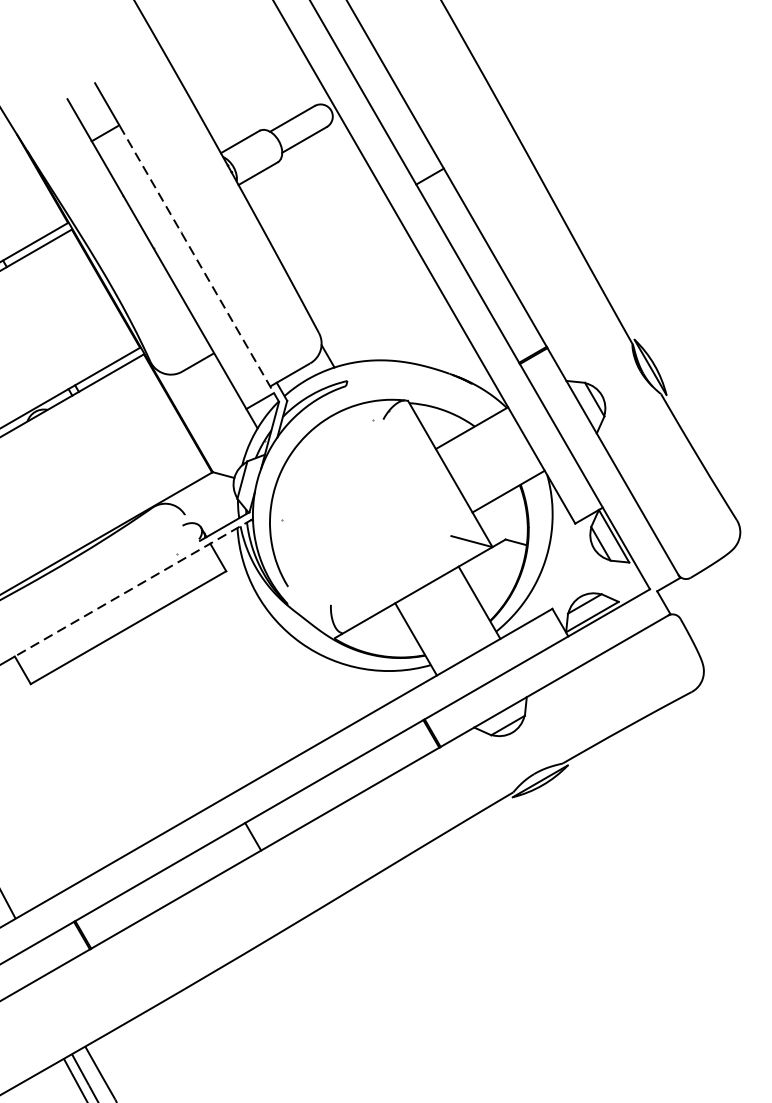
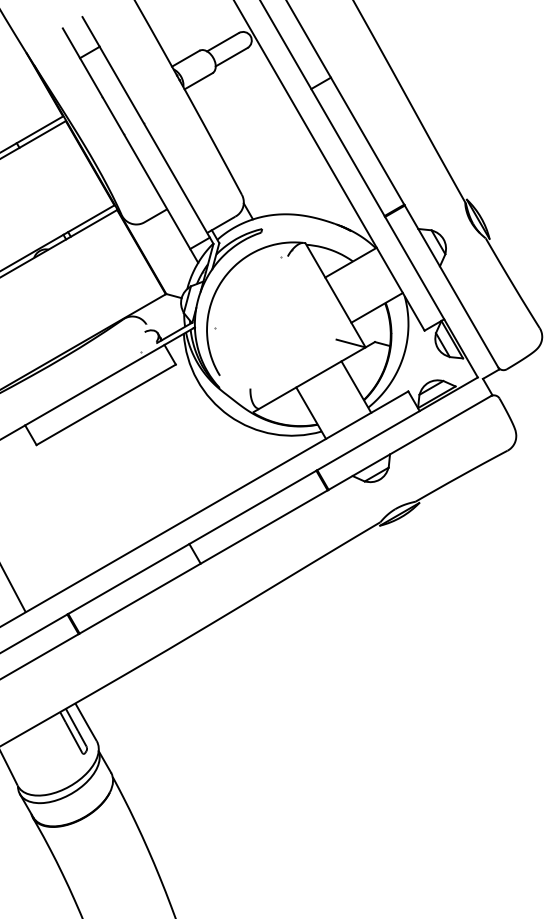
line: (199, 263) -> (156, 145), dashed -> solid
line: (134, 587) -> (110, 376), dashed -> solid

